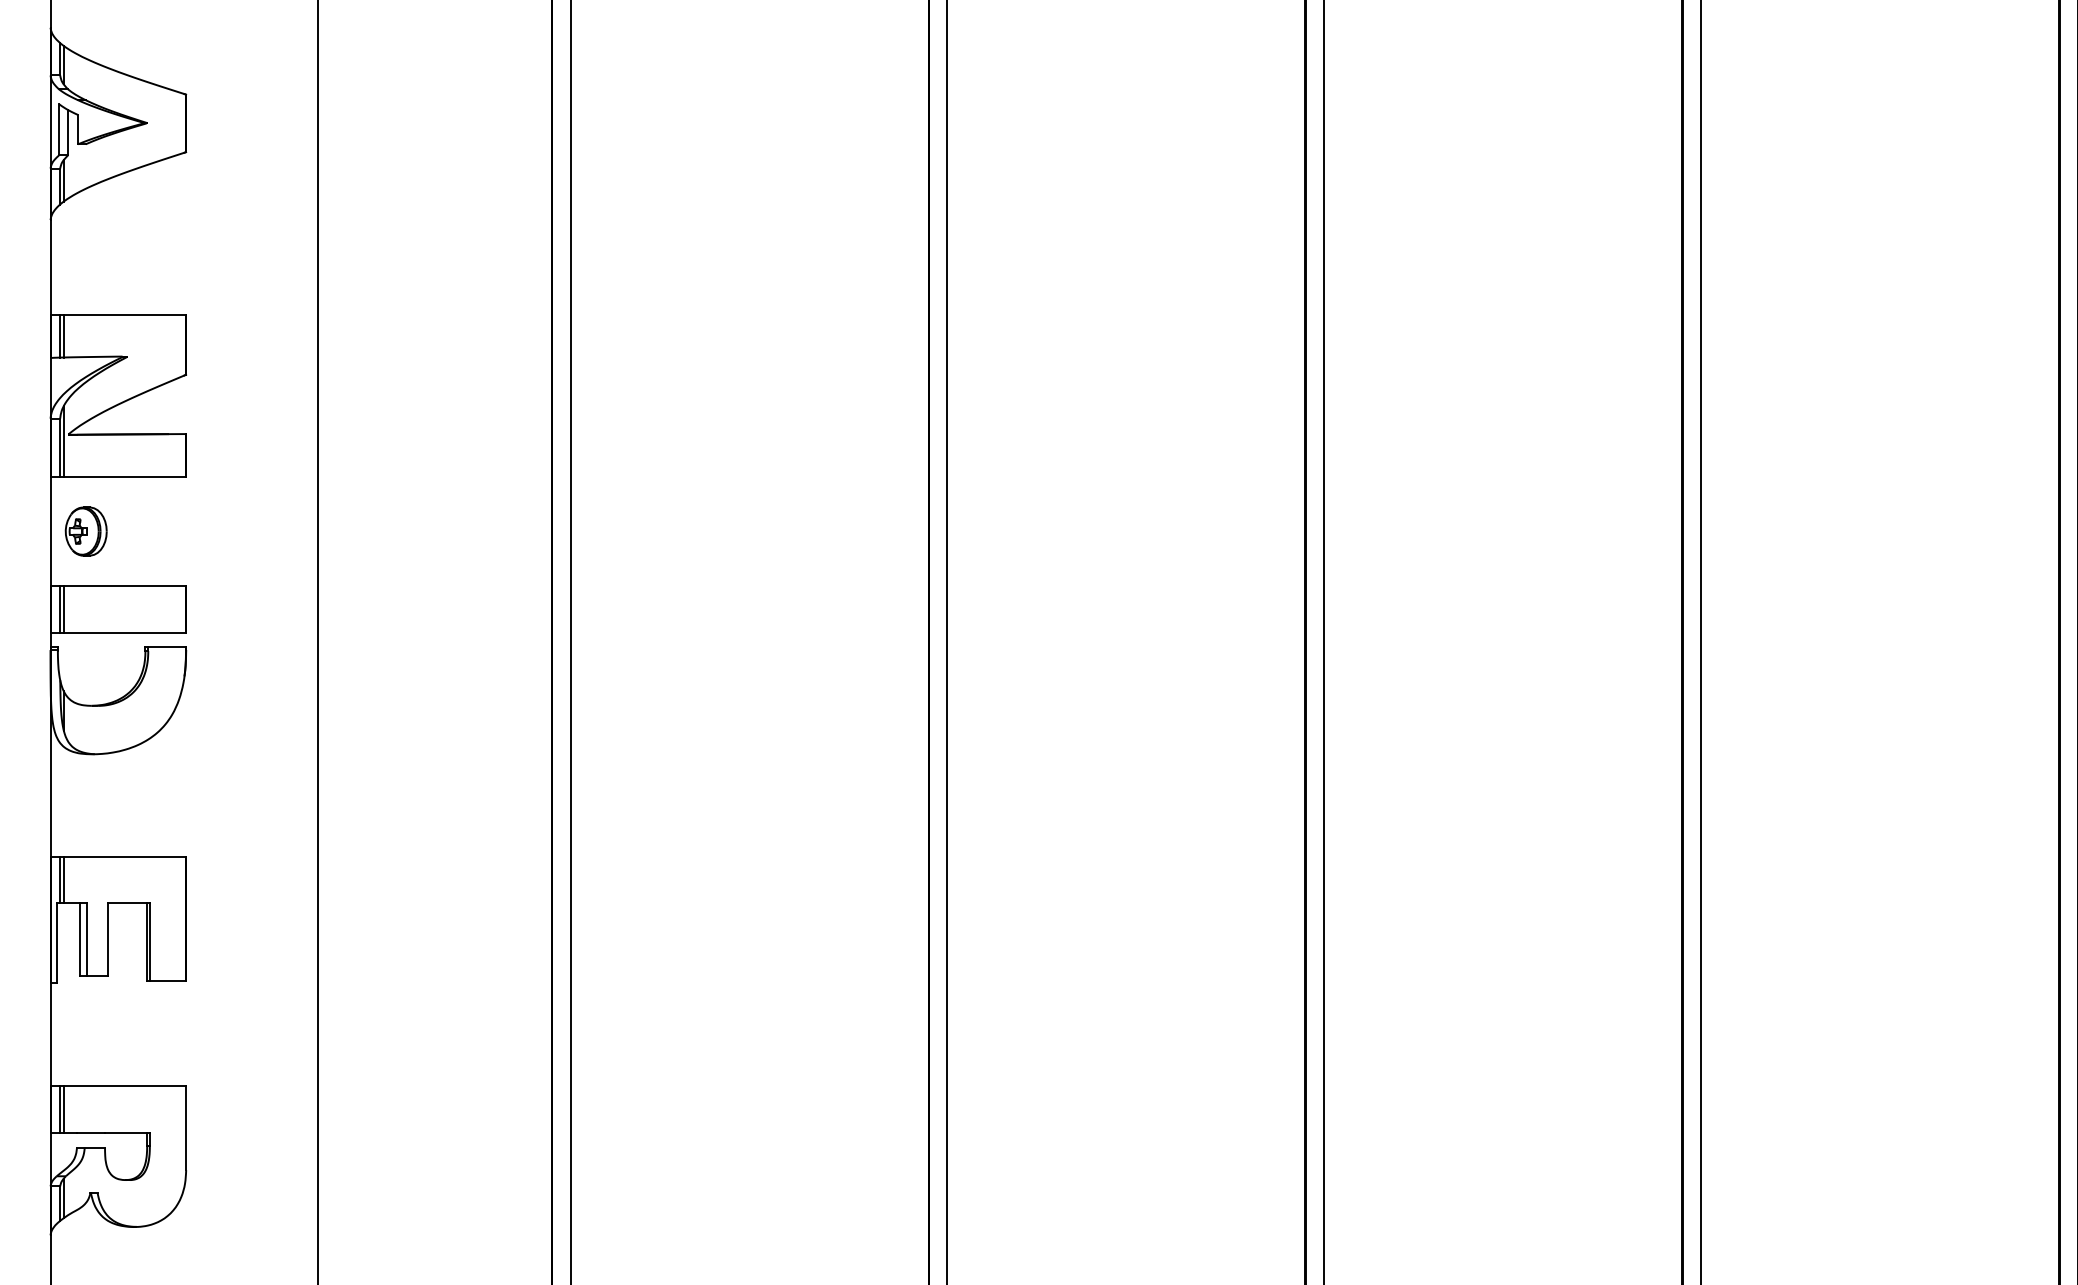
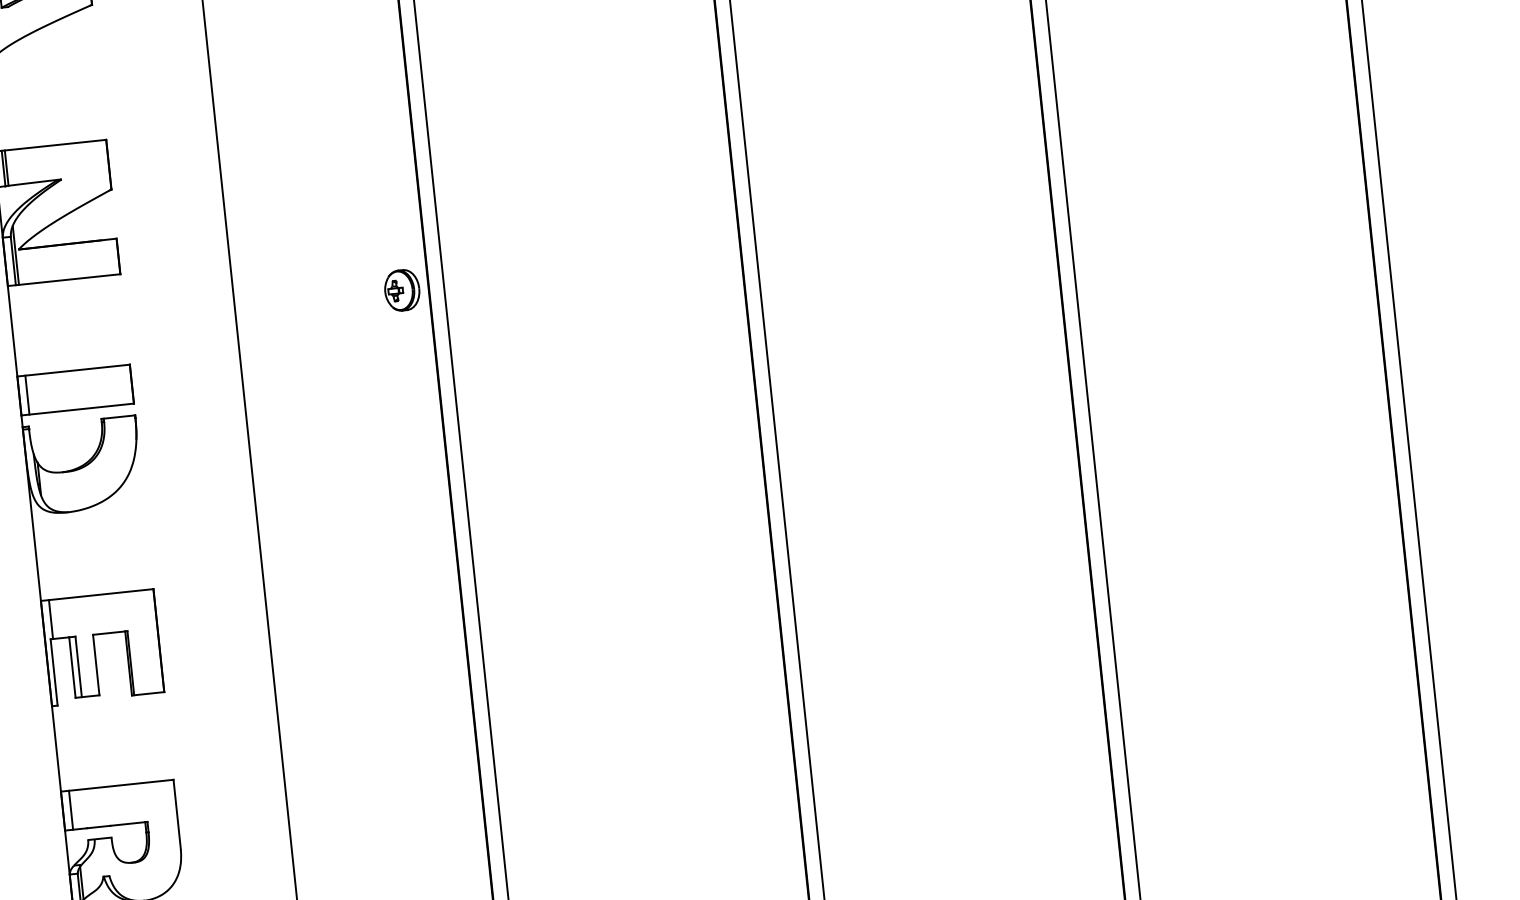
part: (85, 531) -> (401, 290), moved
line: (63, 609) -> (30, 394), removed
line: (63, 879) -> (53, 618), removed
line: (63, 1109) -> (73, 809), removed

